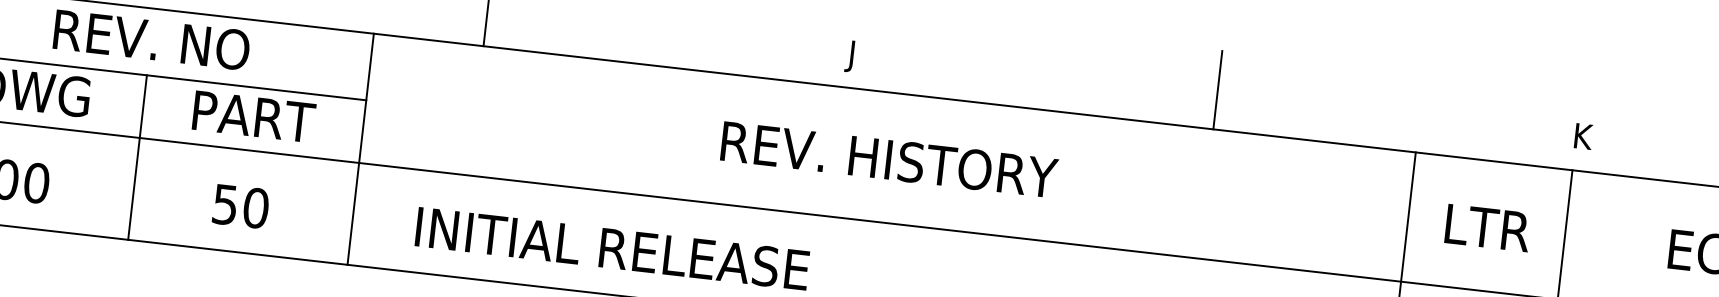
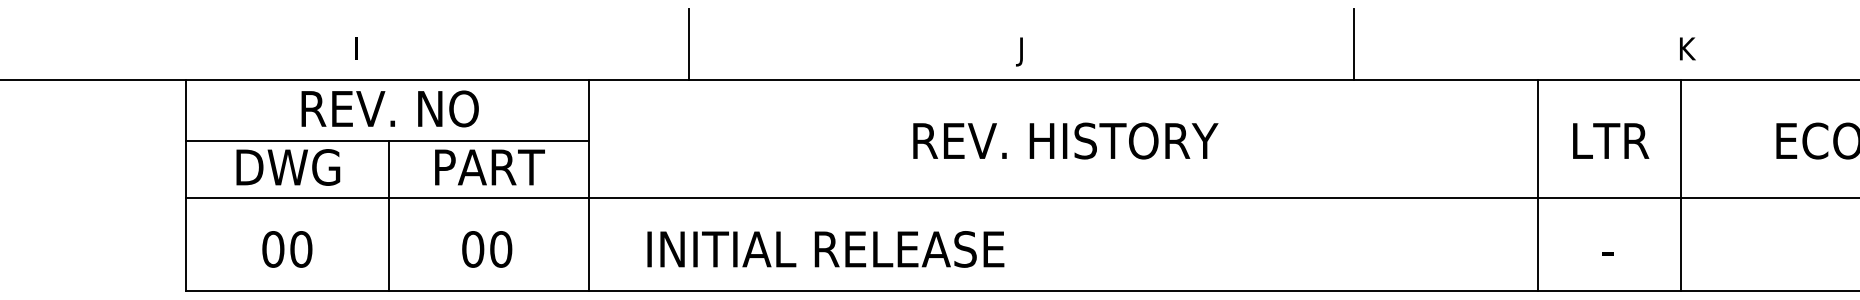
text: (225, 204) -> (473, 249), 50 -> 00

